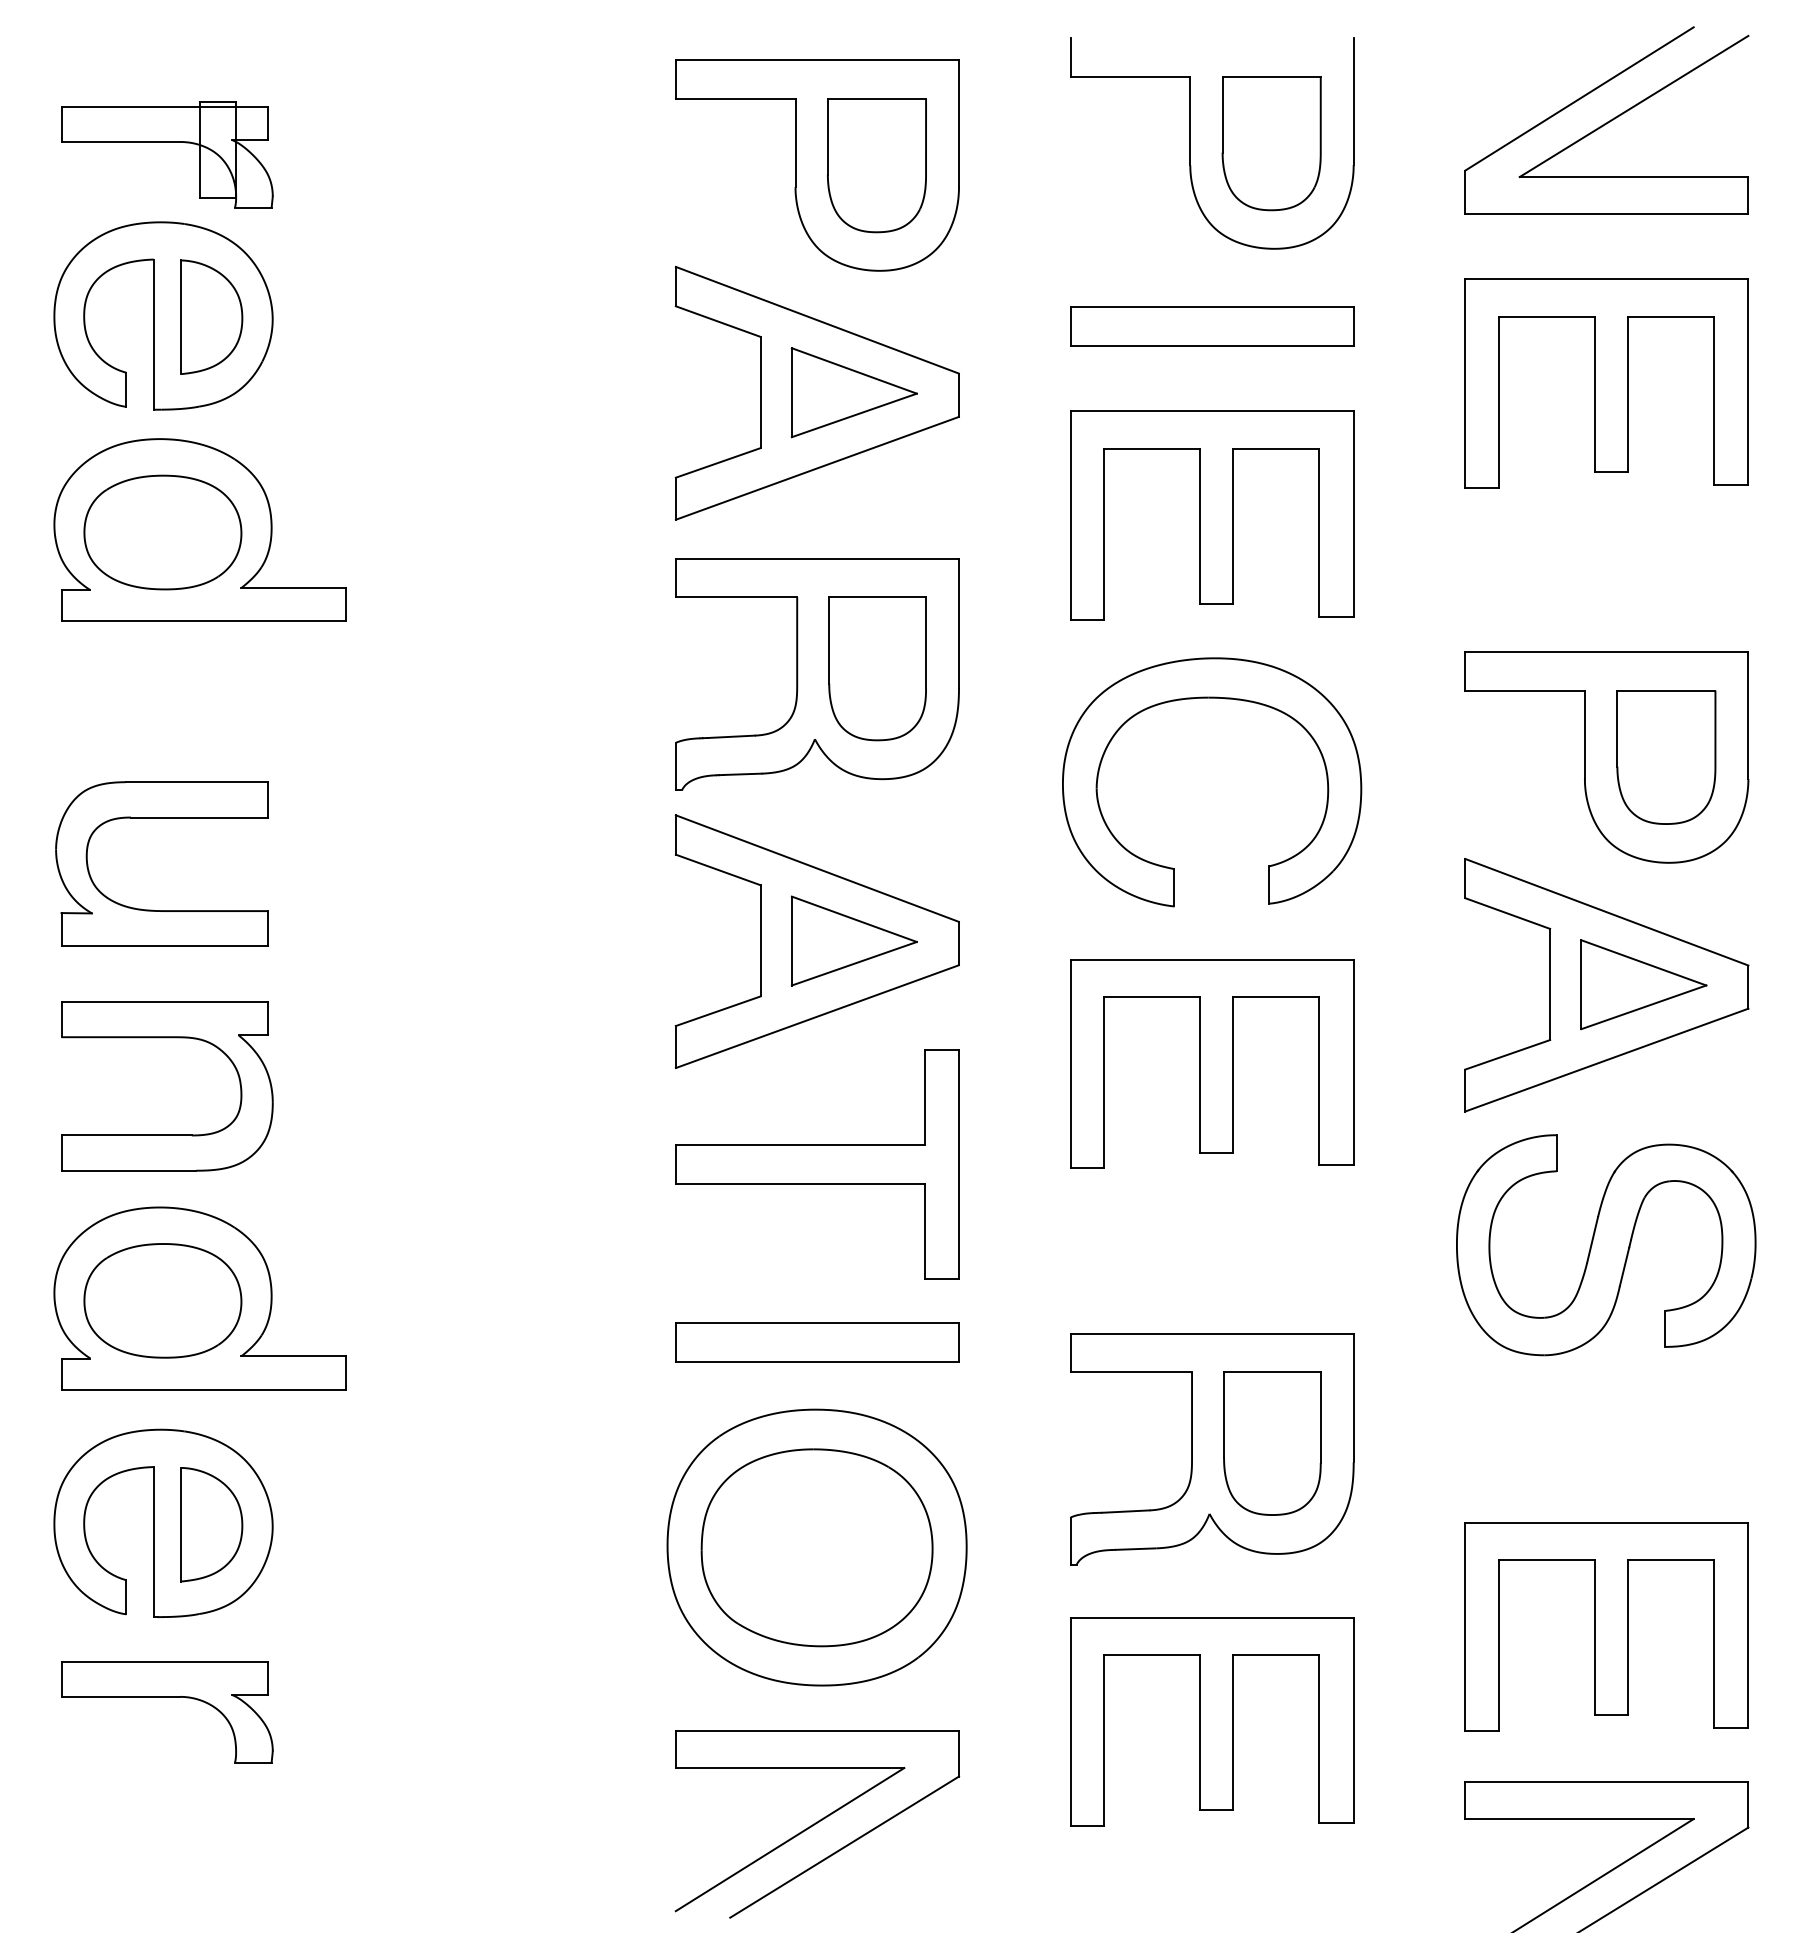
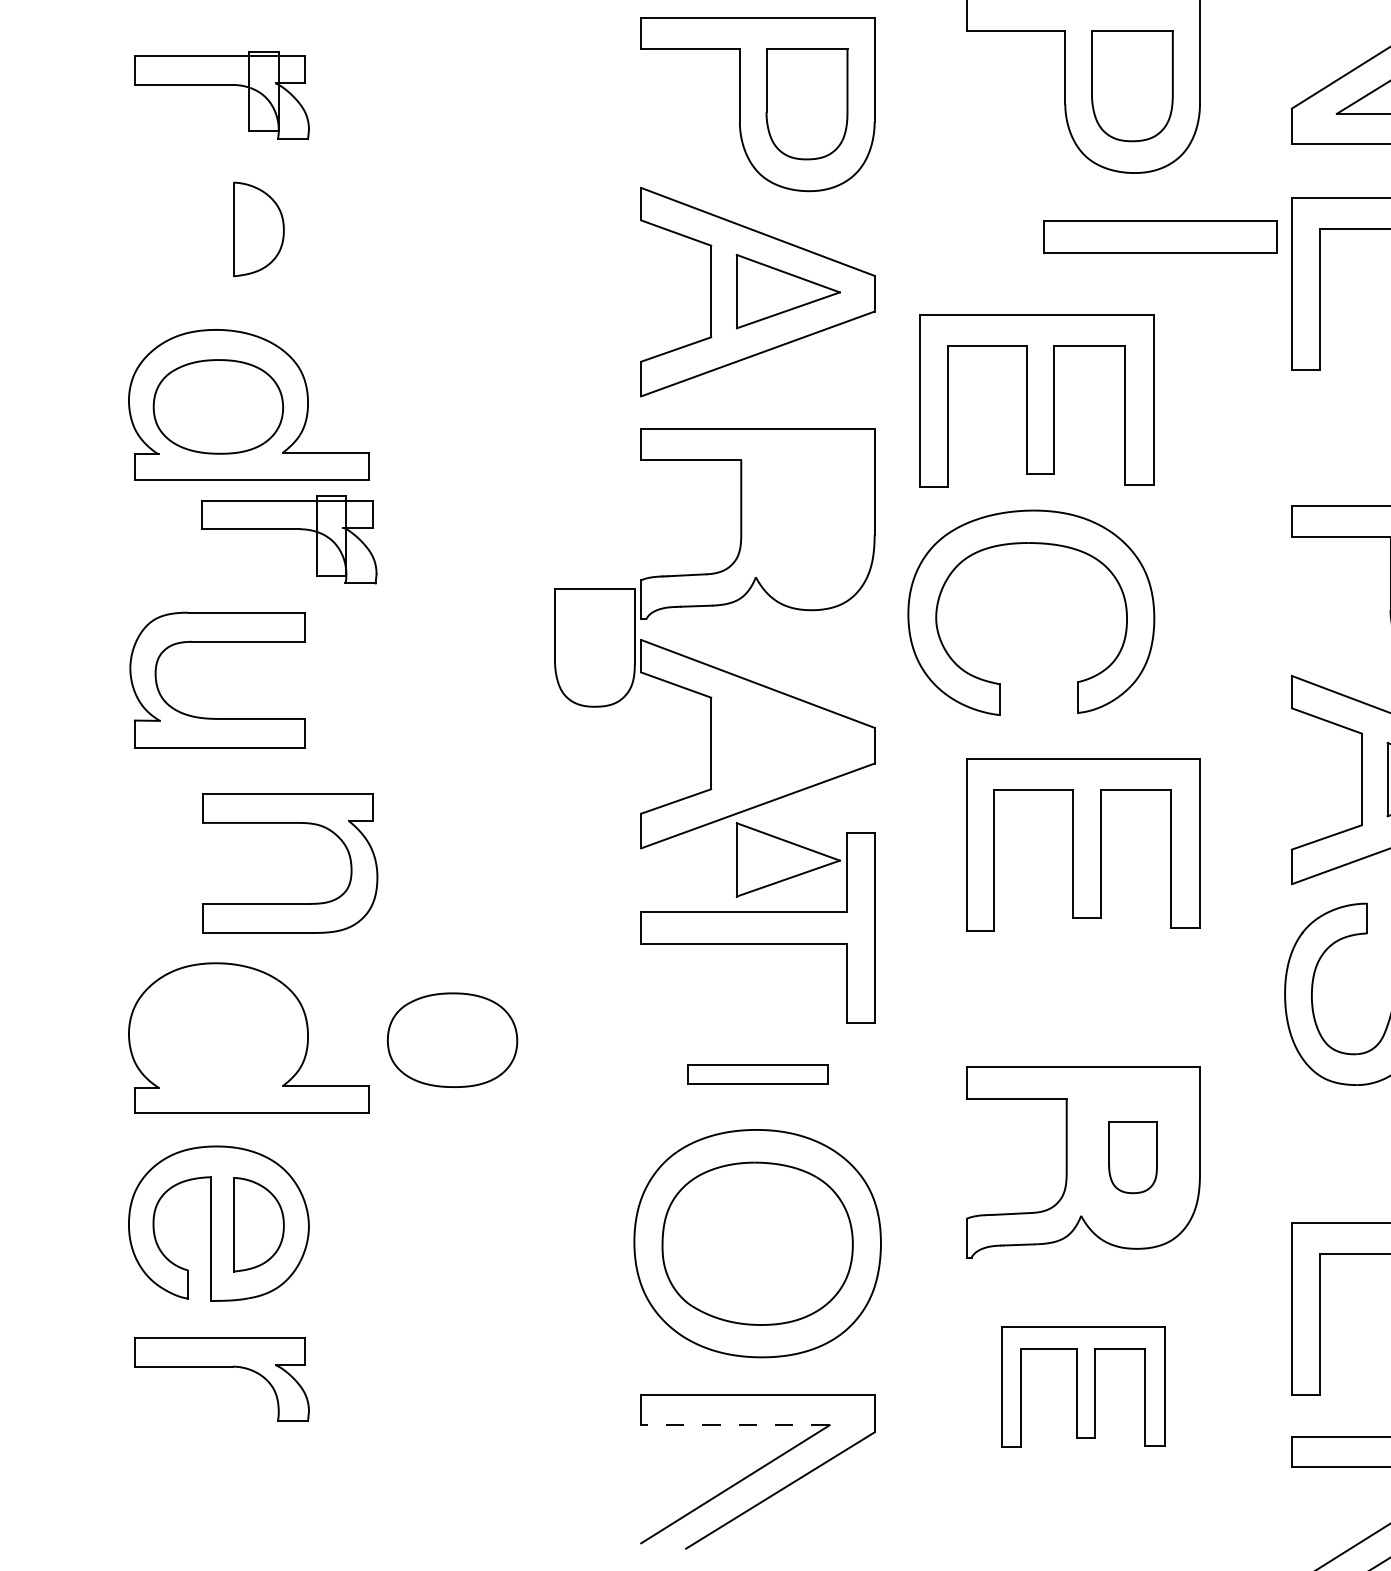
part: (163, 315) -> (218, 228), removed
part: (1212, 326) -> (1161, 237), moved
part: (1212, 515) -> (1037, 401), moved
part: (877, 668) -> (594, 647), moved
part: (249, 681) -> (289, 529), added
part: (1212, 698) -> (1031, 543), moved
part: (853, 940) -> (787, 859), moved
part: (167, 1038) -> (290, 823), moved
part: (162, 1300) -> (452, 1039), moved
part: (817, 1342) -> (757, 1074), size x0.6
part: (1272, 1443) -> (1133, 1157), size x0.6
part: (1212, 1721) -> (1083, 1386), size x0.7
line: (789, 1768) -> (734, 1425), solid -> dashed

